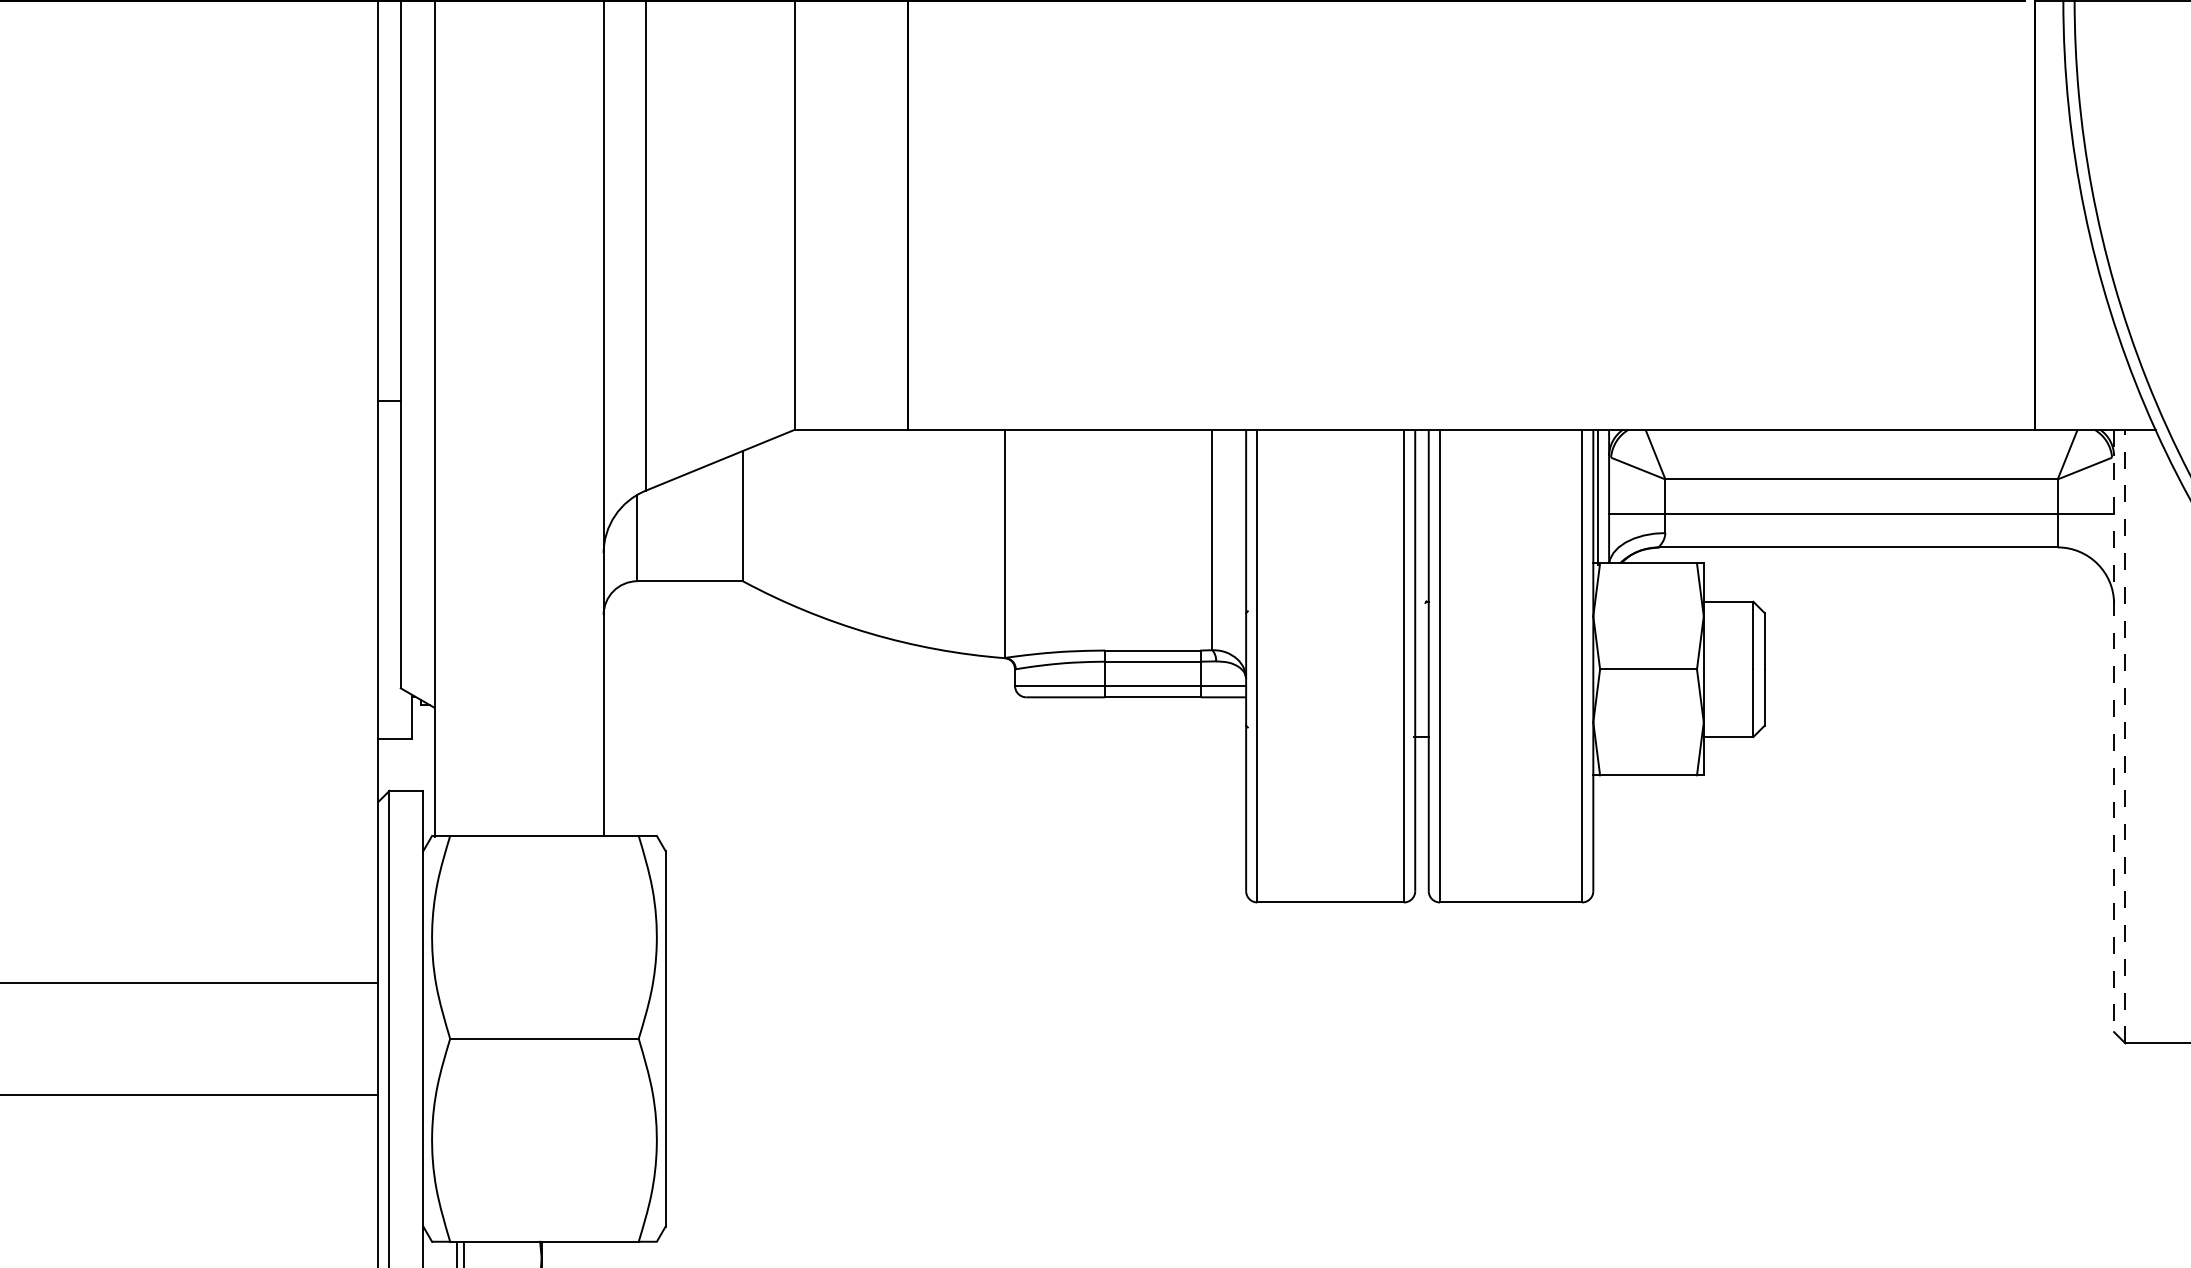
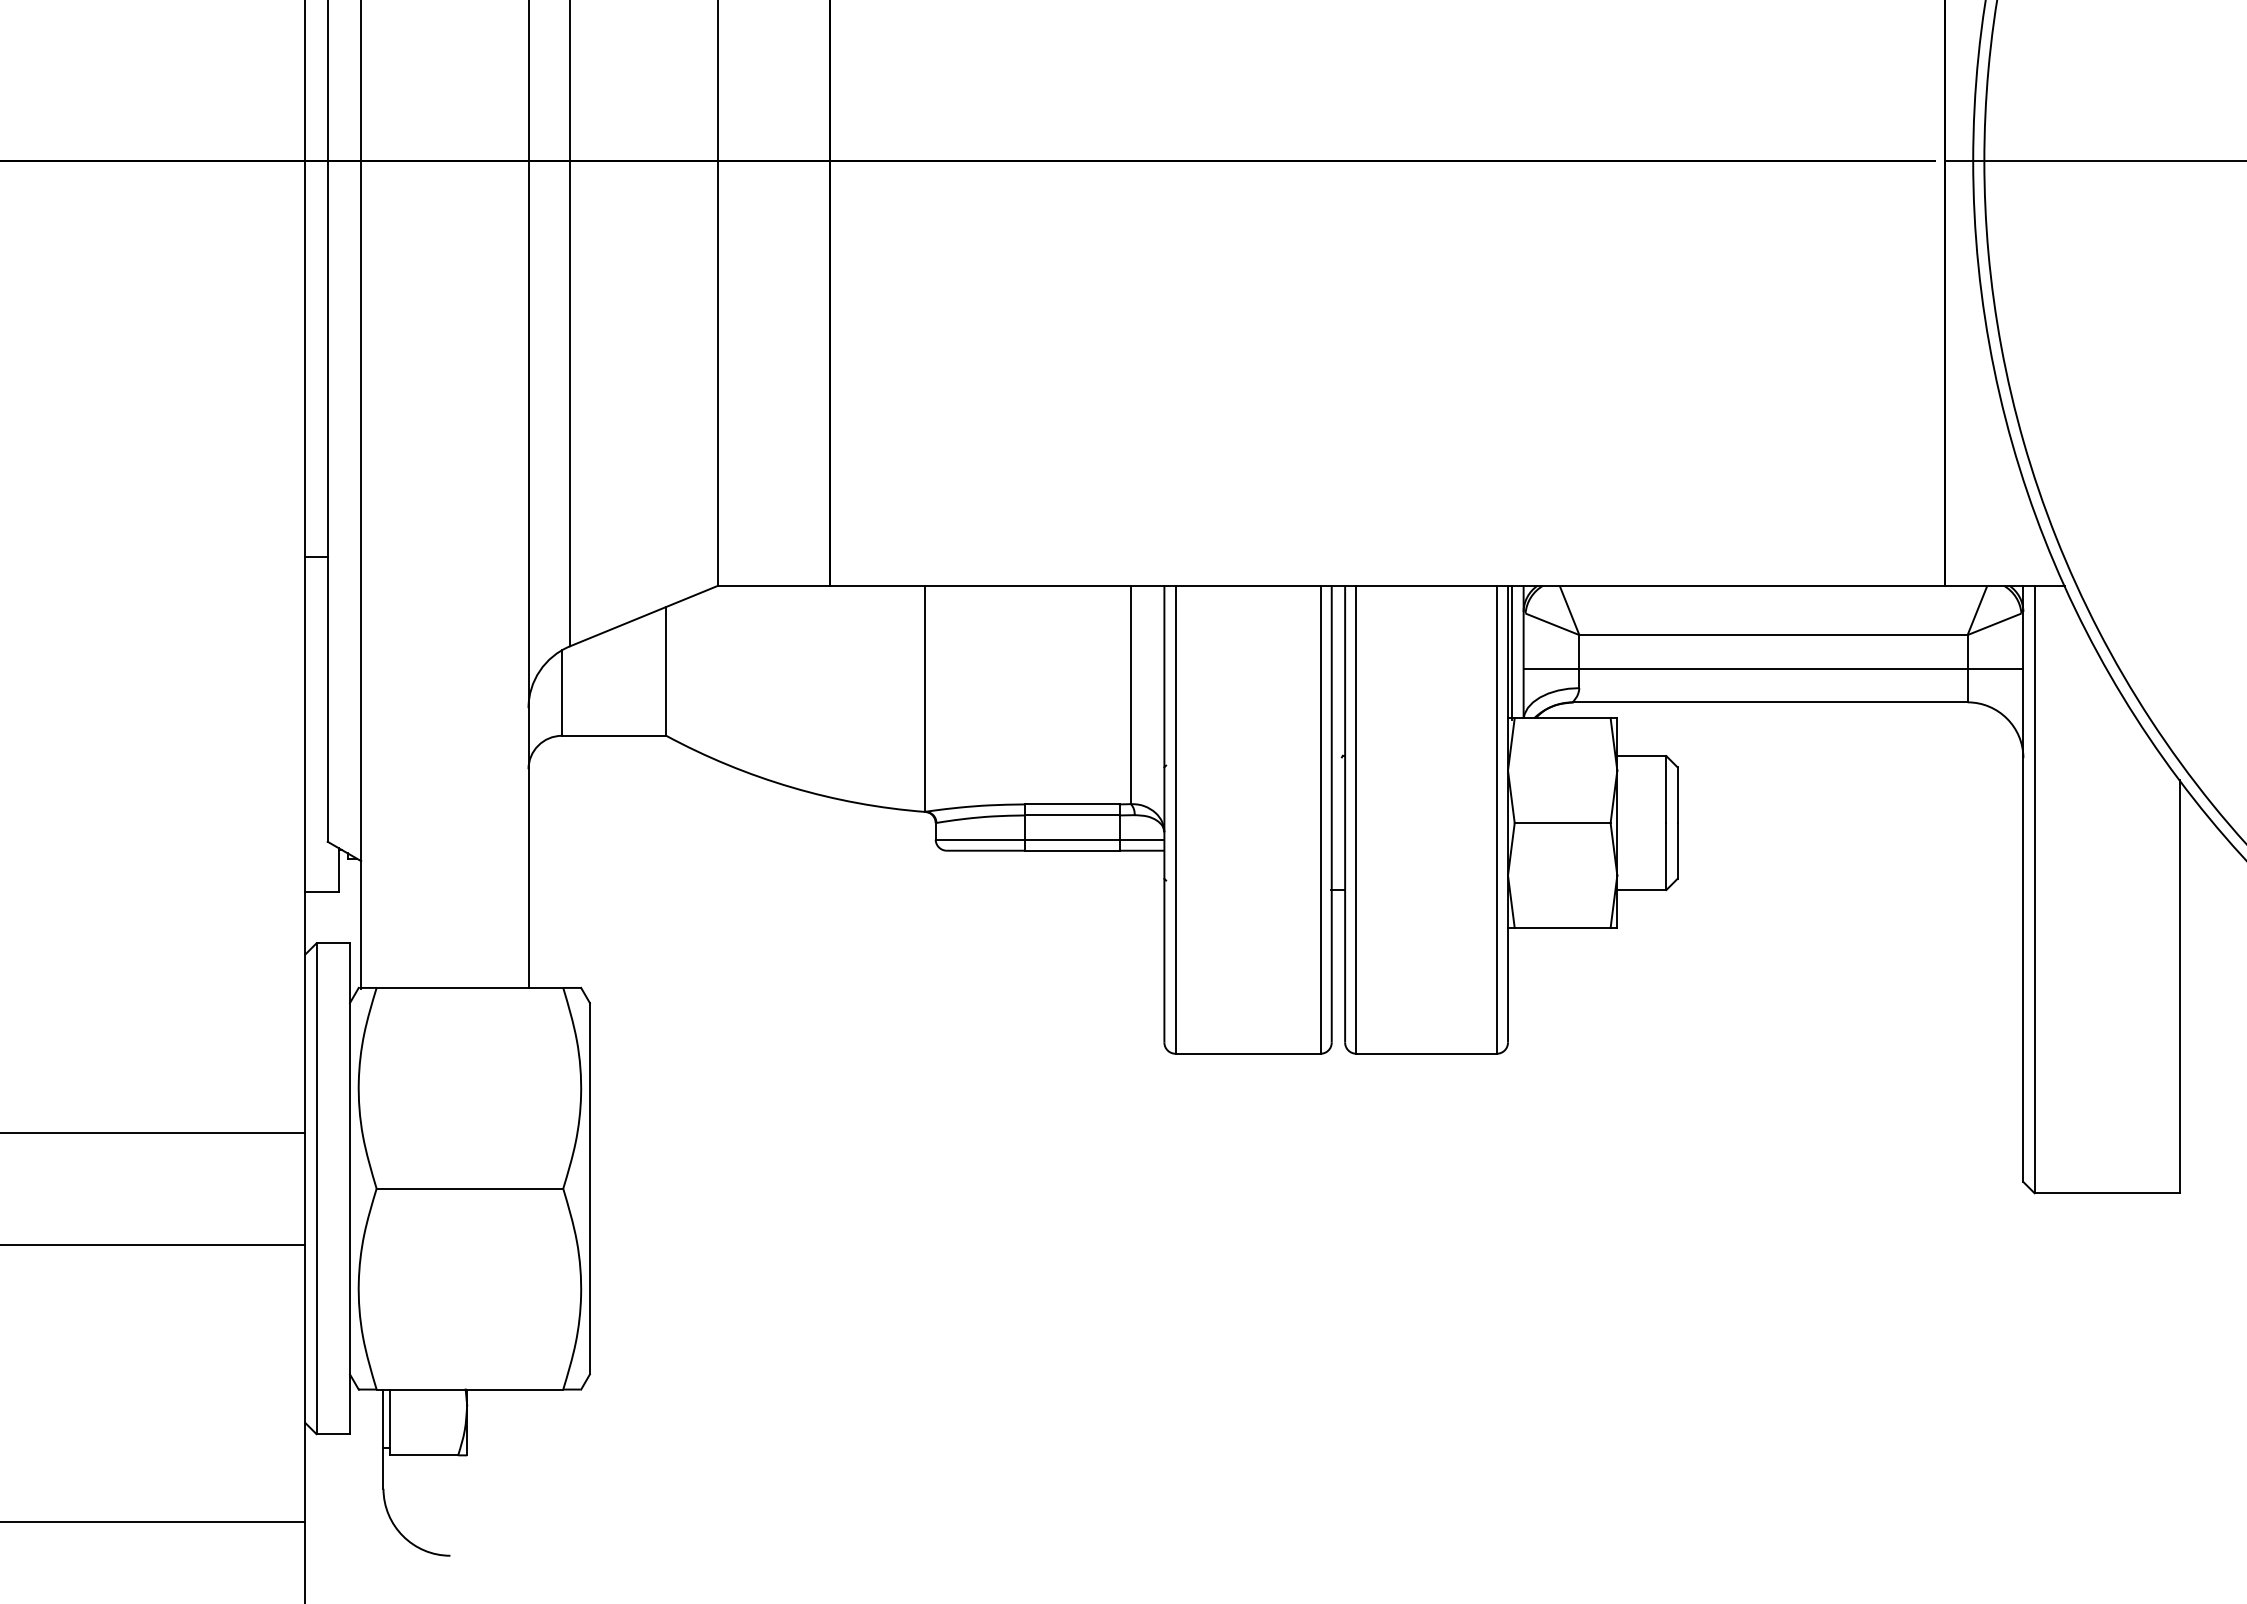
line: (2114, 731) -> (2023, 884), dashed -> solid
line: (2125, 736) -> (2034, 889), dashed -> solid

